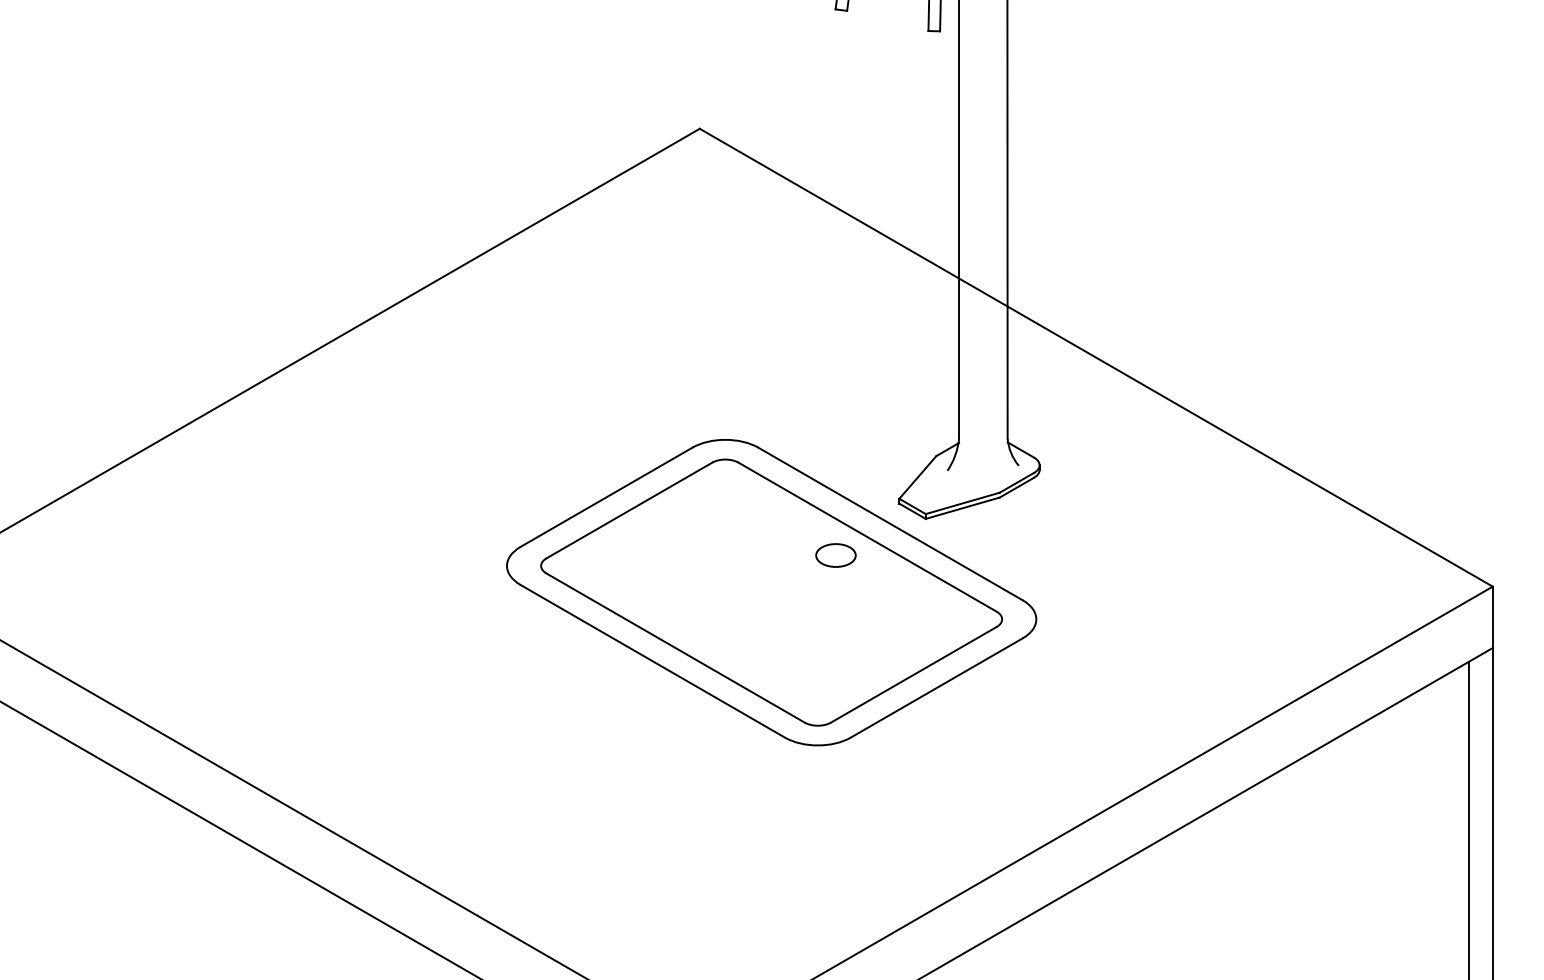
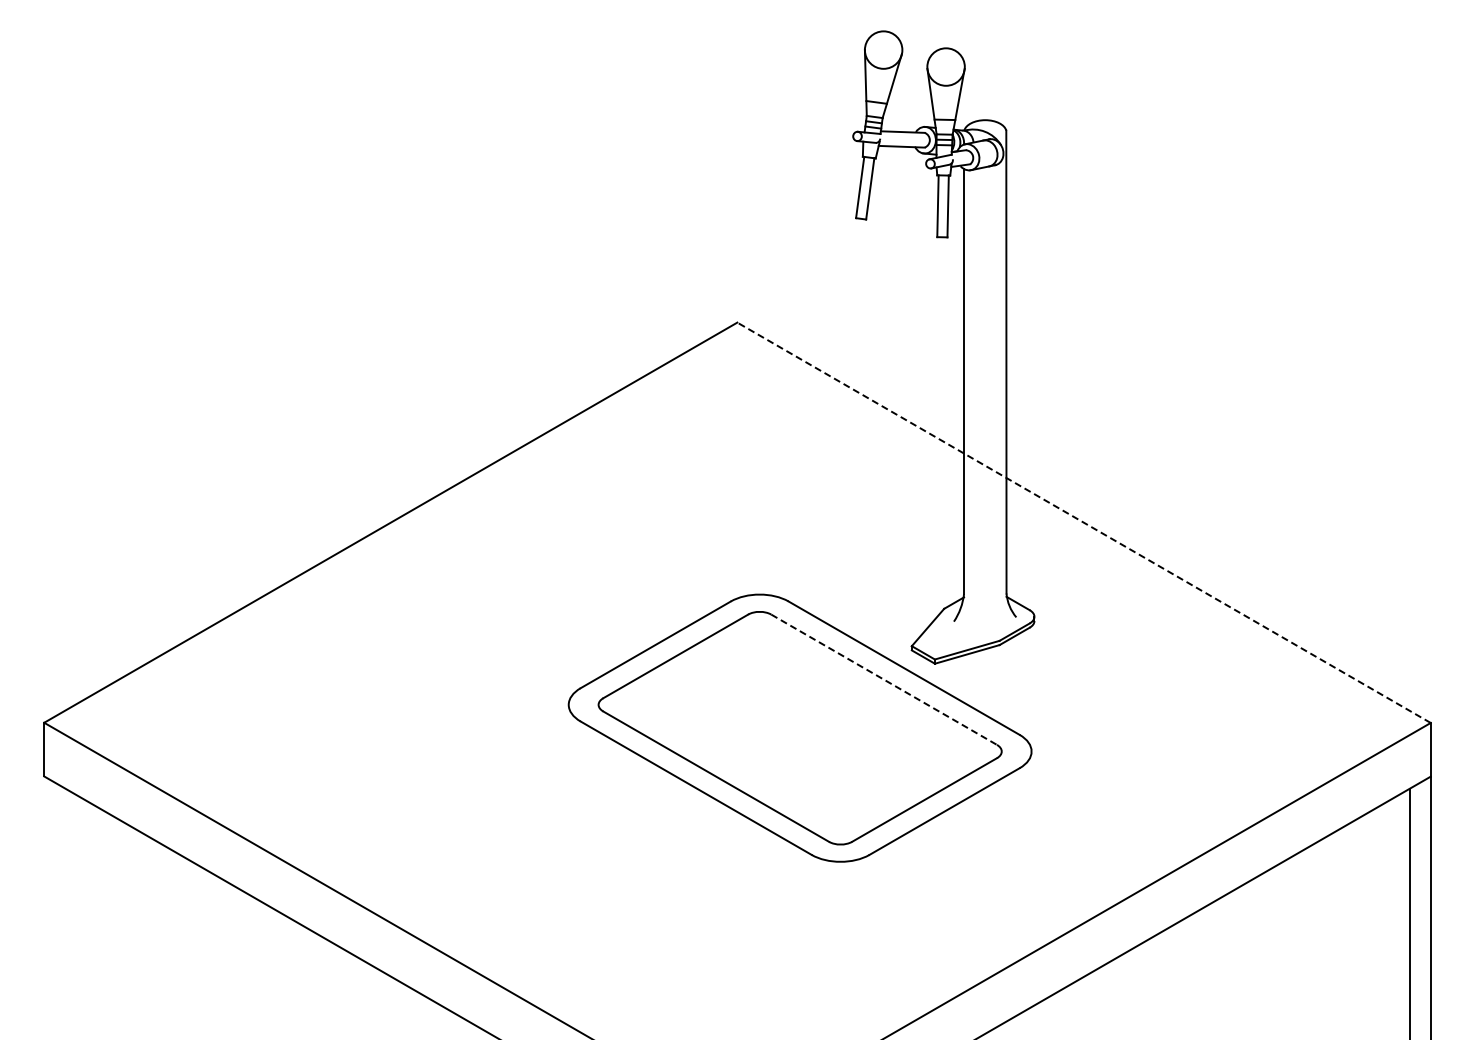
line: (1095, 357) -> (1083, 522), solid -> dashed
line: (868, 536) -> (884, 679), solid -> dashed
part: (836, 555) -> (856, 695), removed

